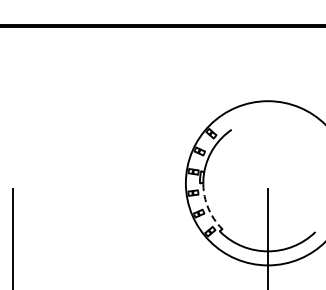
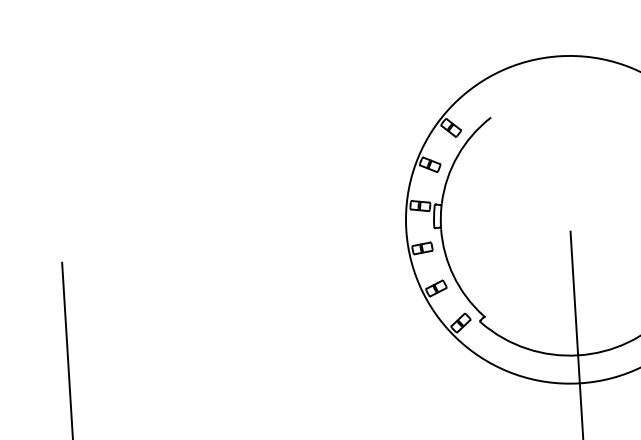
arc: (208, 208) -> (454, 277), dashed -> solid

